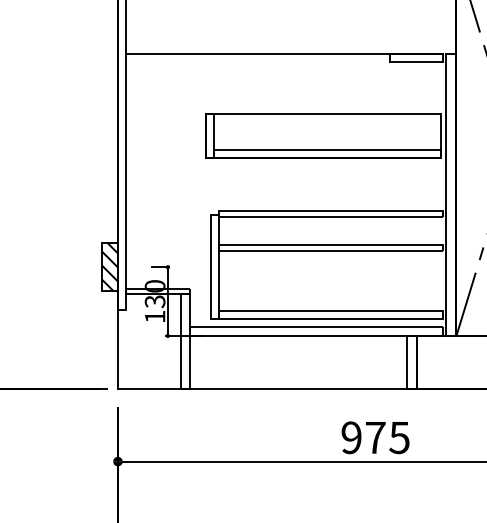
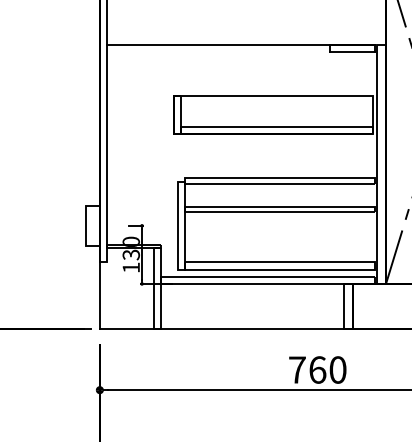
hatch: (109, 266) -> (92, 225), removed
text: (375, 437) -> (317, 369), 975 -> 760

